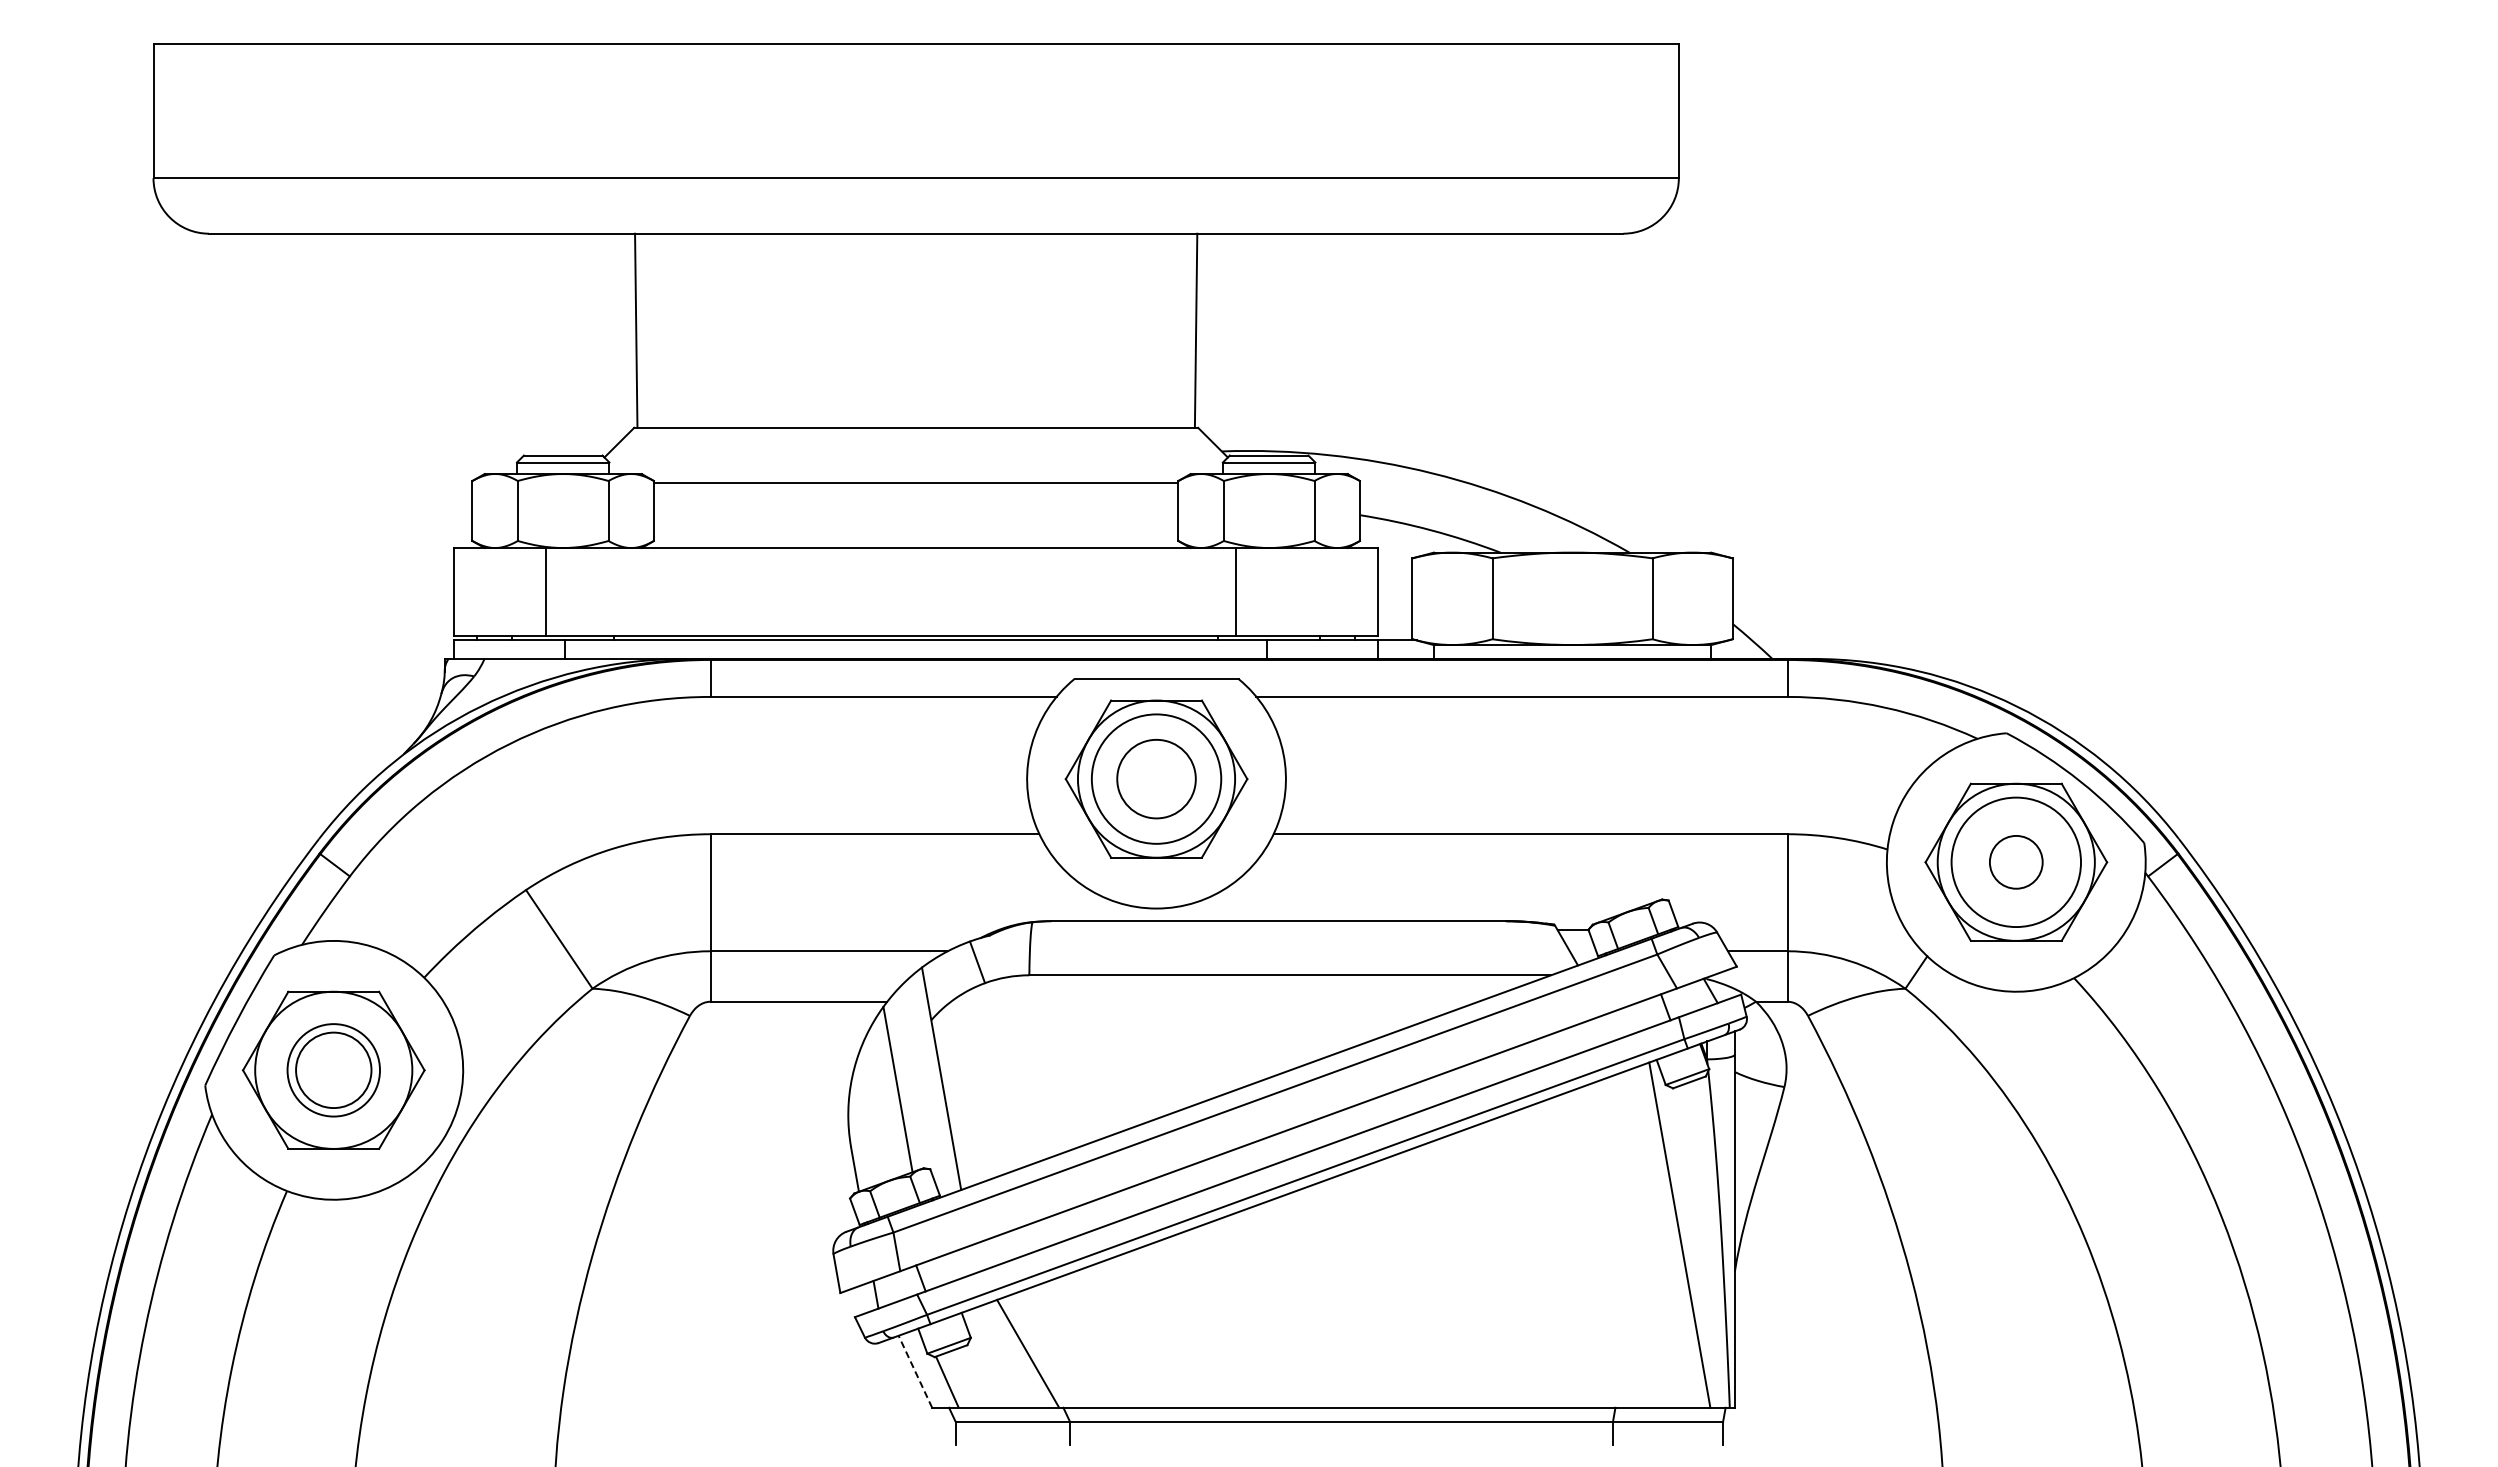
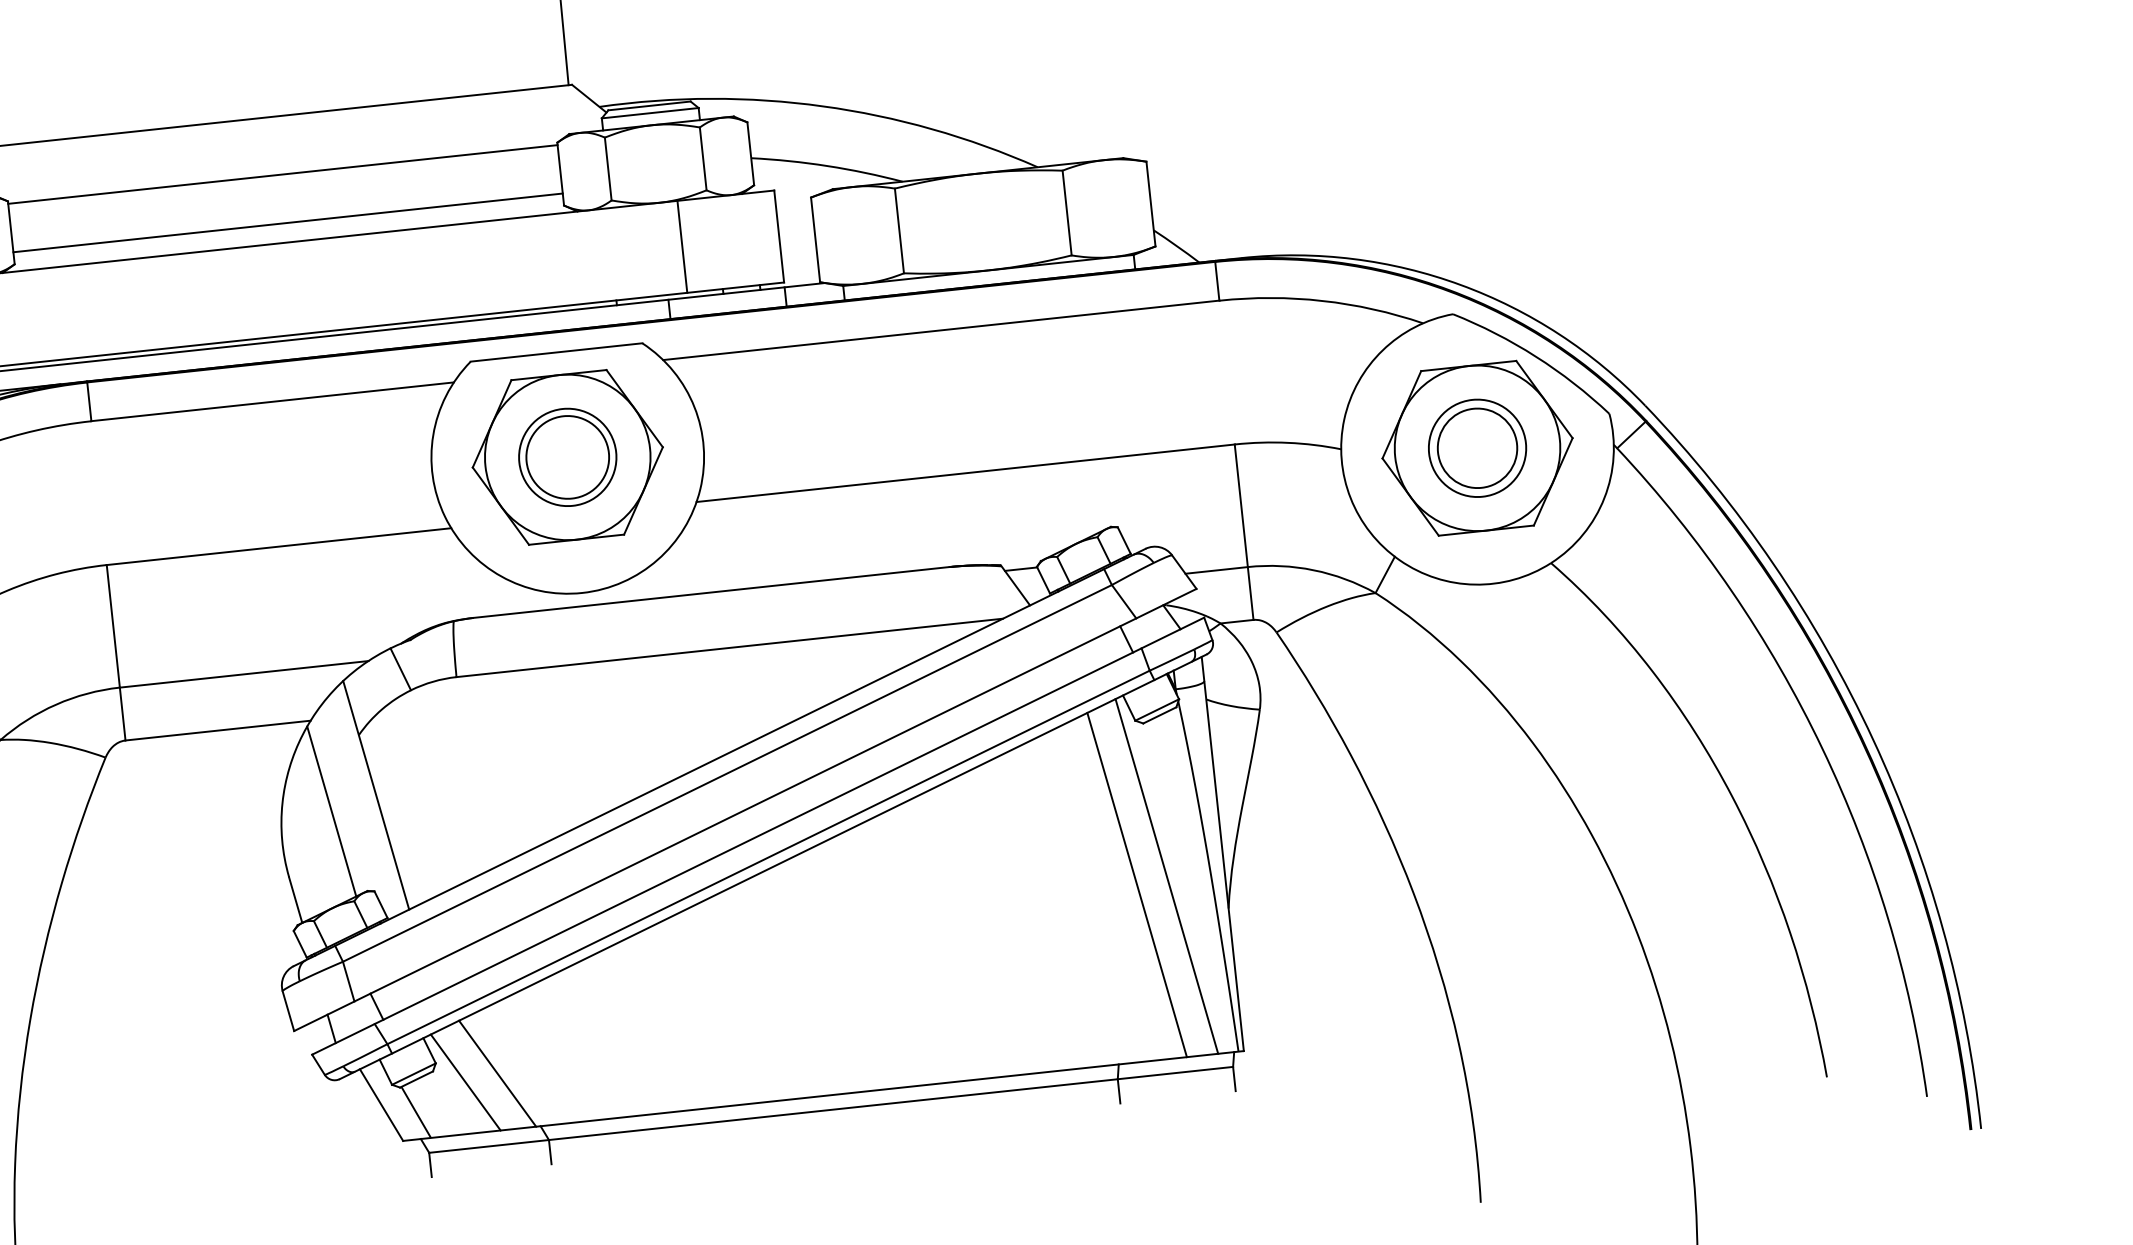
line: (915, 529) -> (287, 222), added
line: (1235, 591) -> (681, 246), moved
circle: (1156, 778) -> (567, 456), size x0.71
circle: (2016, 862) -> (1477, 448), size x0.71
circle: (2016, 862) -> (1477, 448), size x1.43
line: (1650, 1239) -> (1136, 884), added
line: (997, 1358) -> (466, 1082), added
line: (915, 1371) -> (381, 1104), dashed -> solid

